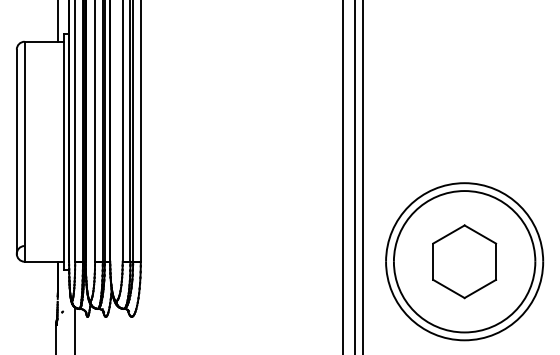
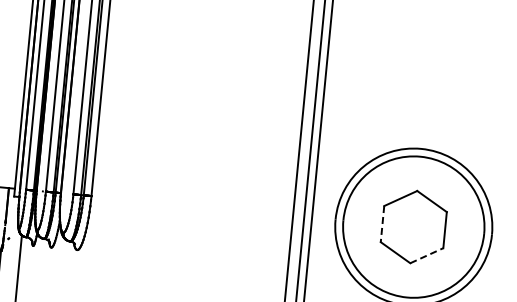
line: (433, 262) -> (382, 224), solid -> dashed
line: (480, 288) -> (427, 255), solid -> dashed

